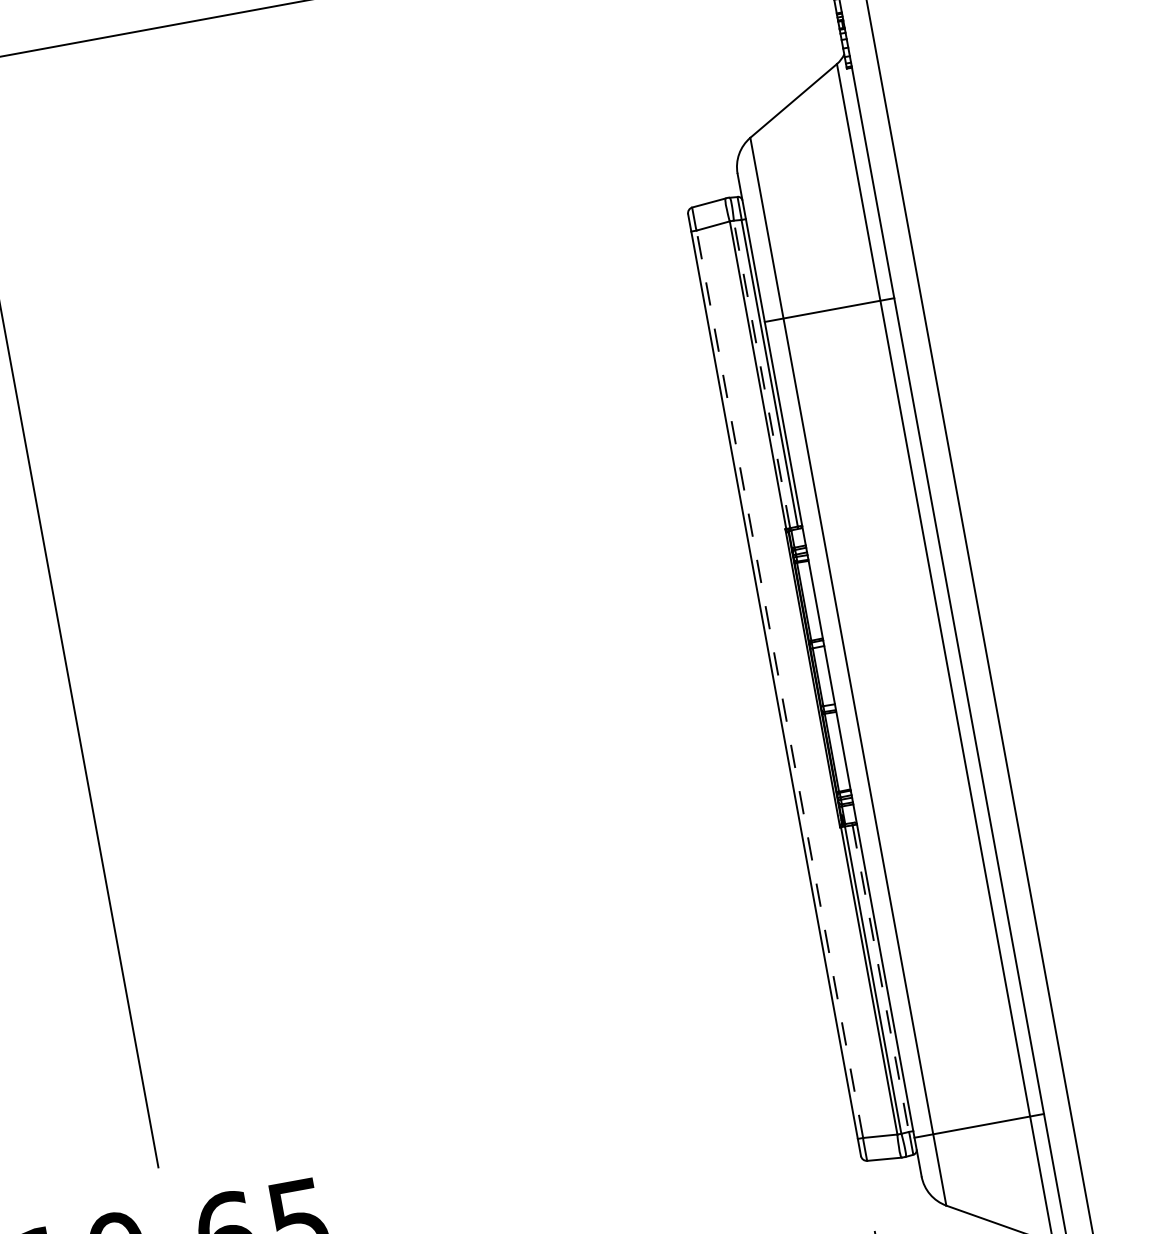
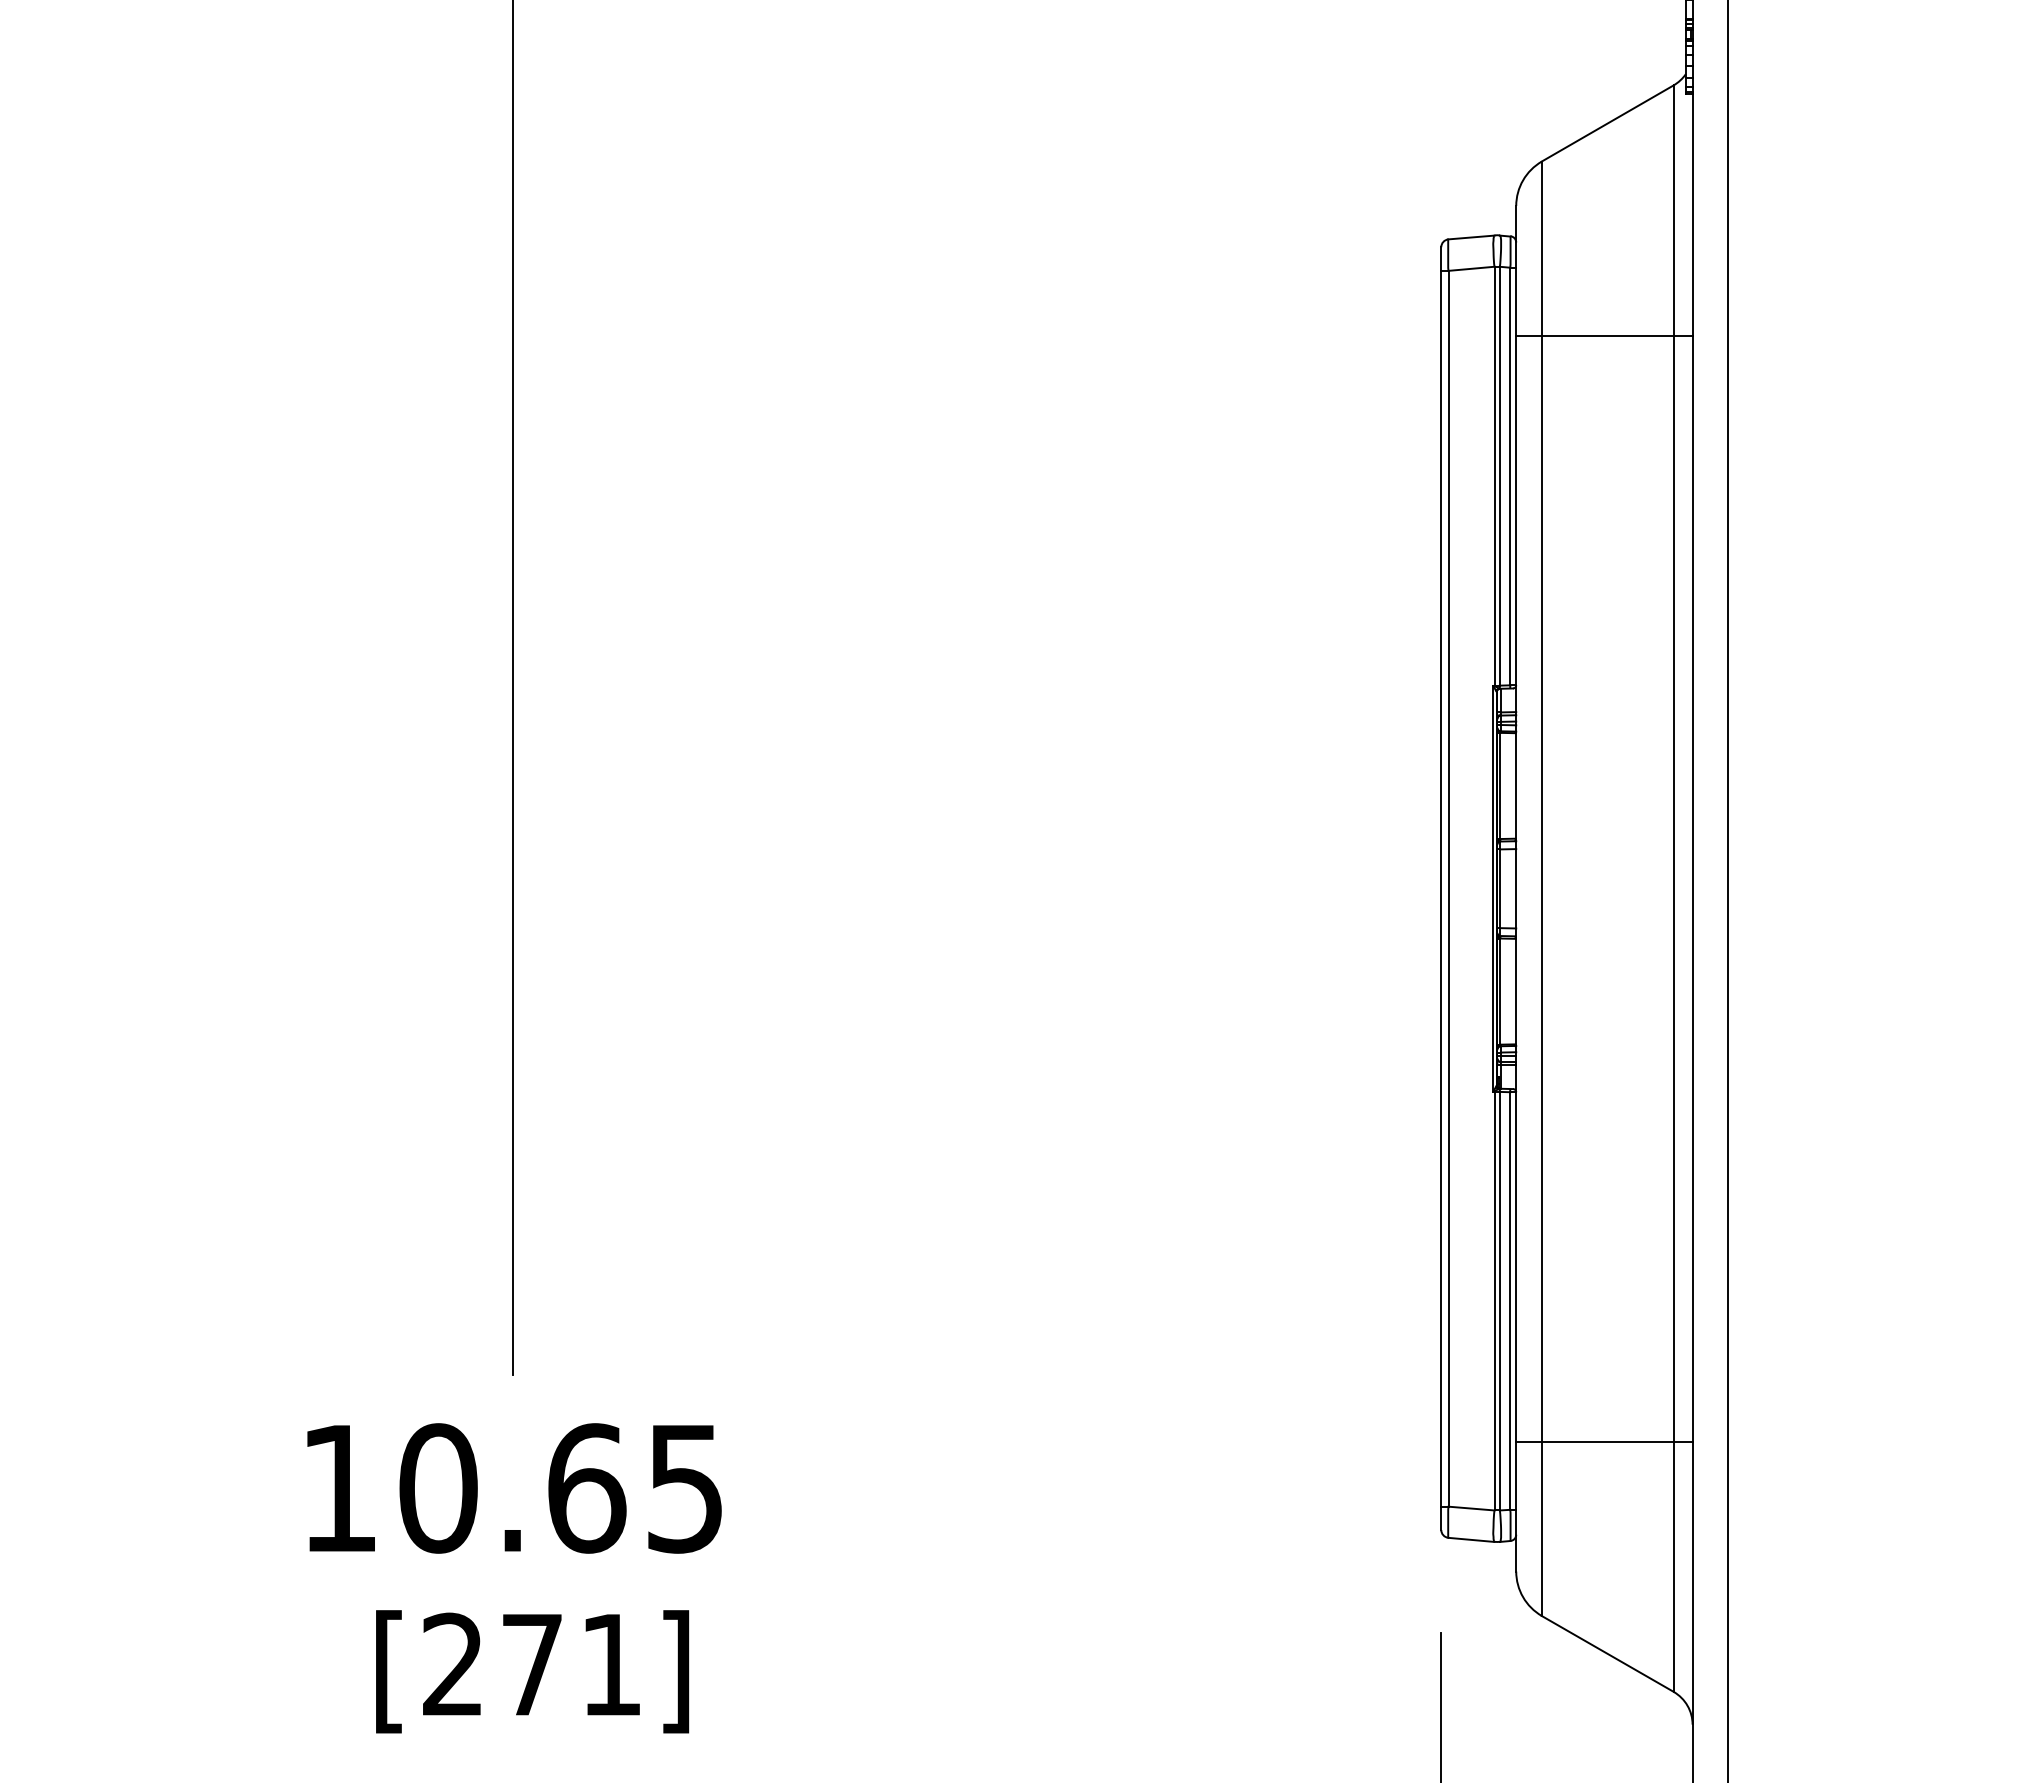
line: (829, 309) -> (1604, 335), moved
line: (761, 373) -> (1499, 475), dashed -> solid
line: (779, 684) -> (1448, 888), dashed -> solid
line: (881, 978) -> (1510, 1301), dashed -> solid
line: (979, 1125) -> (1604, 1441), moved

